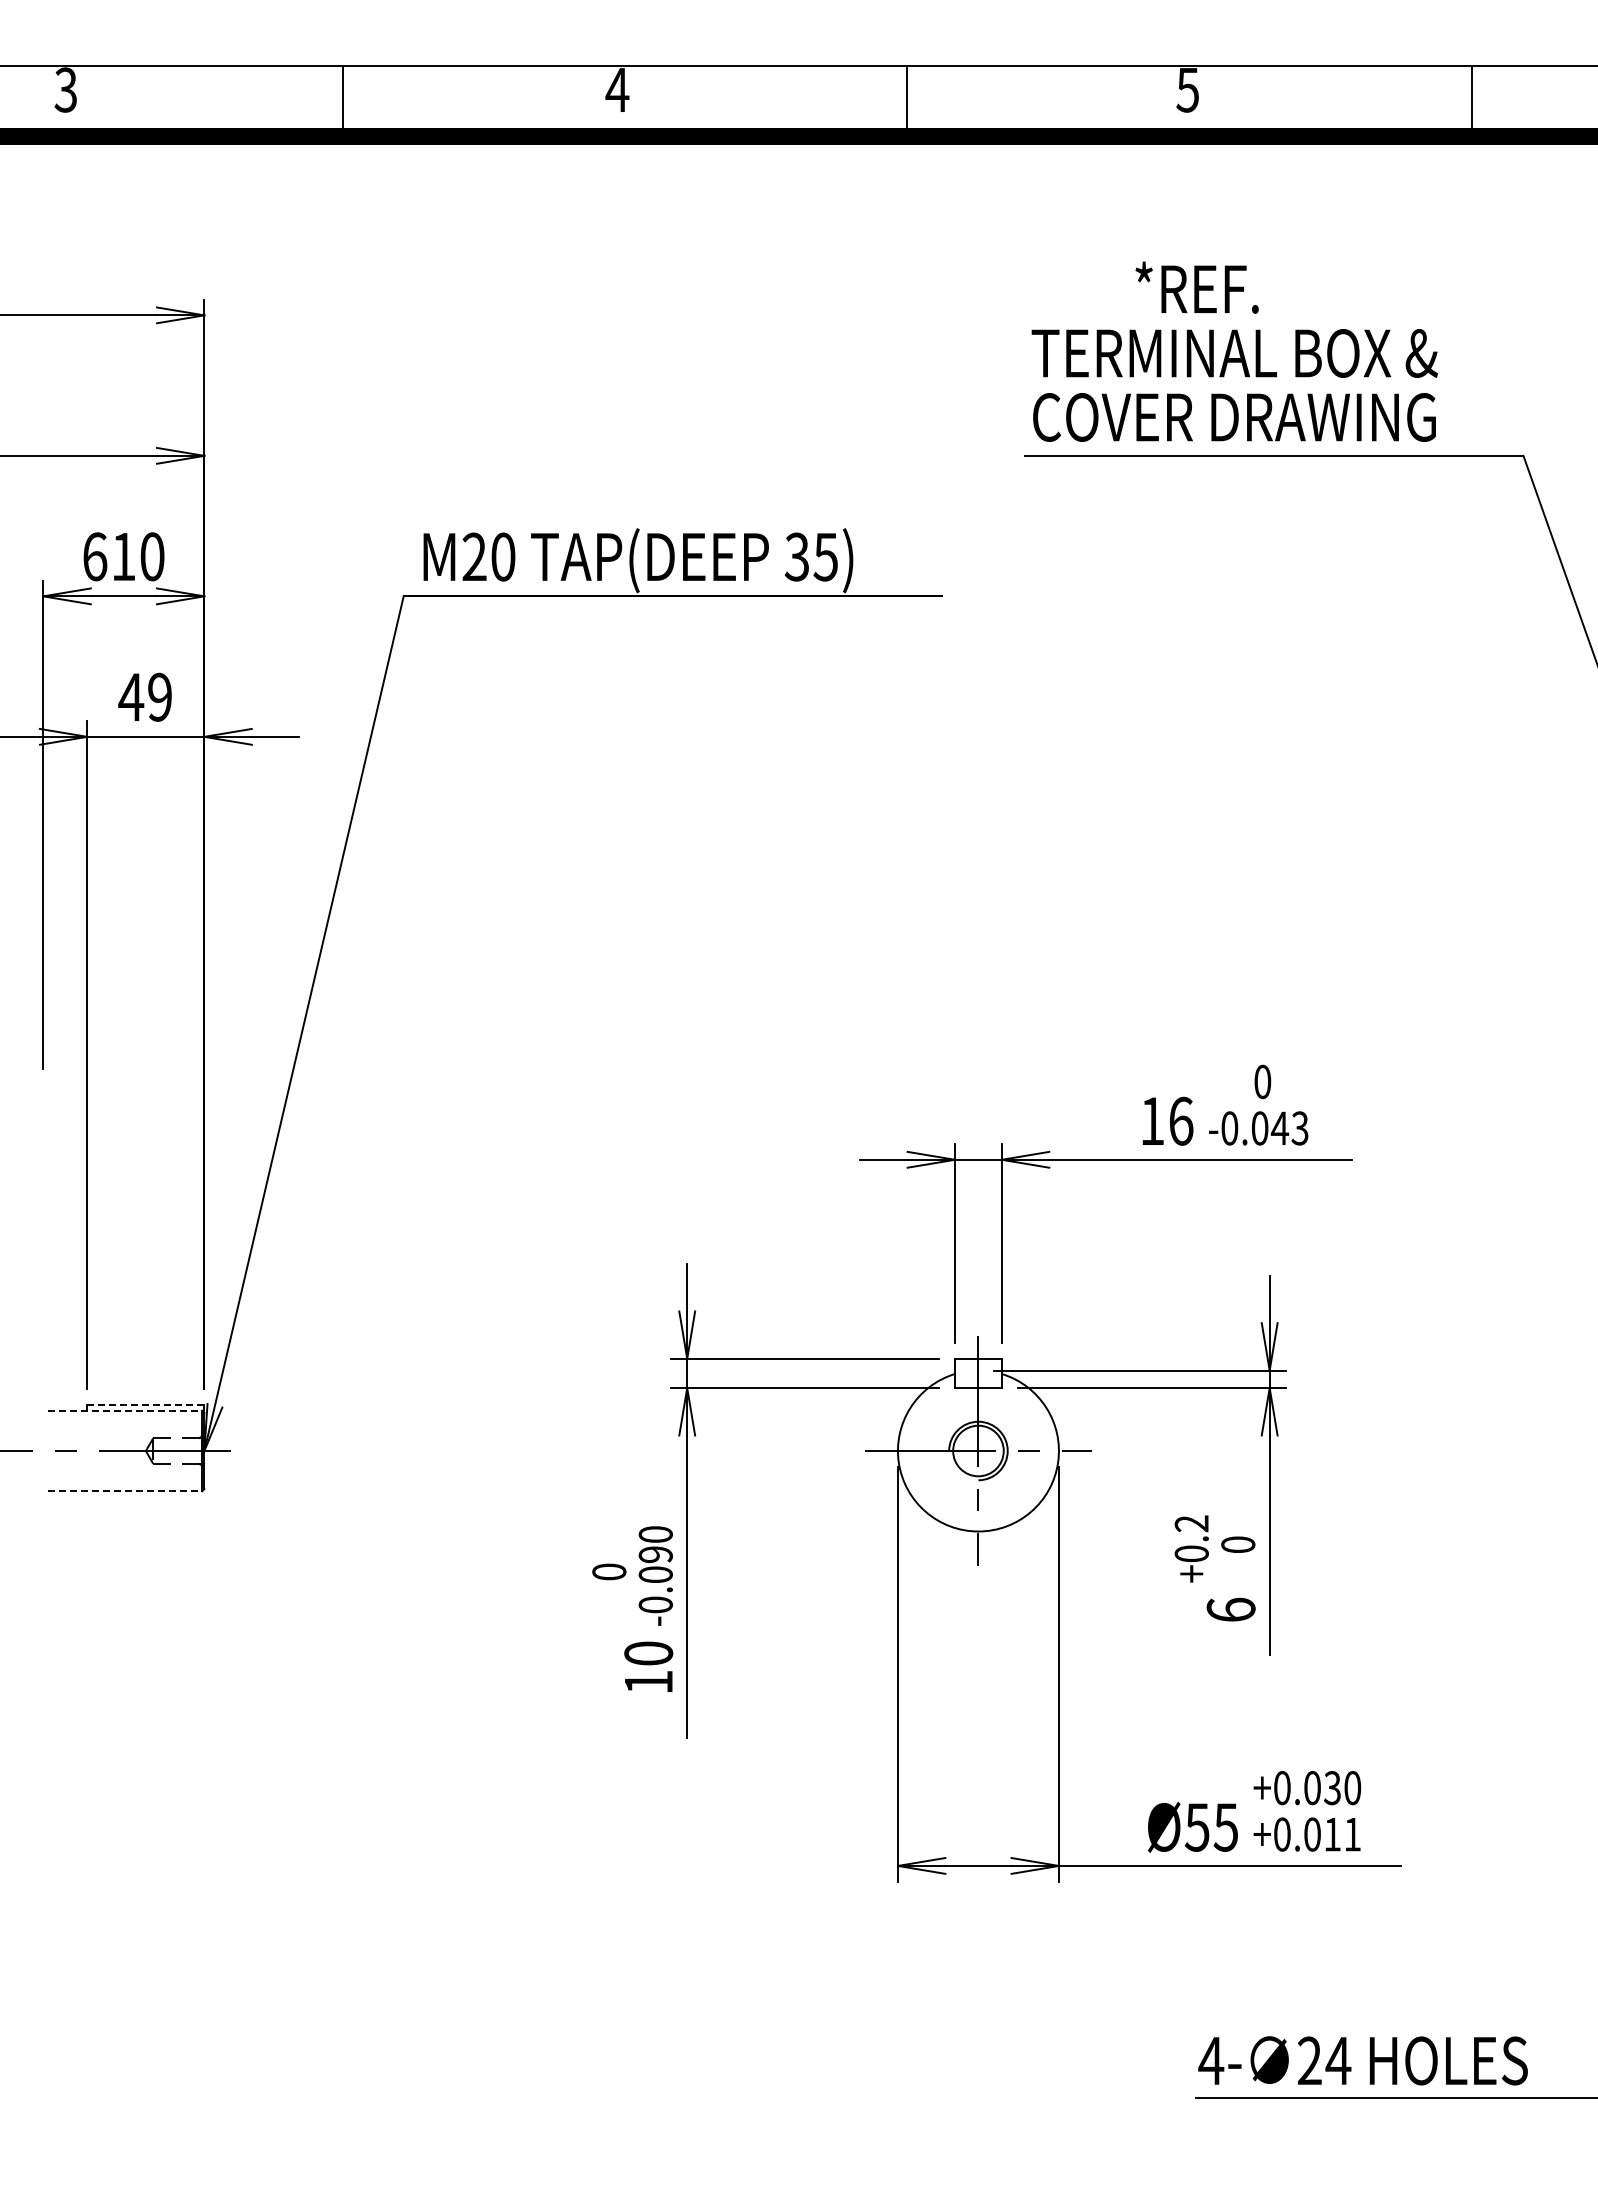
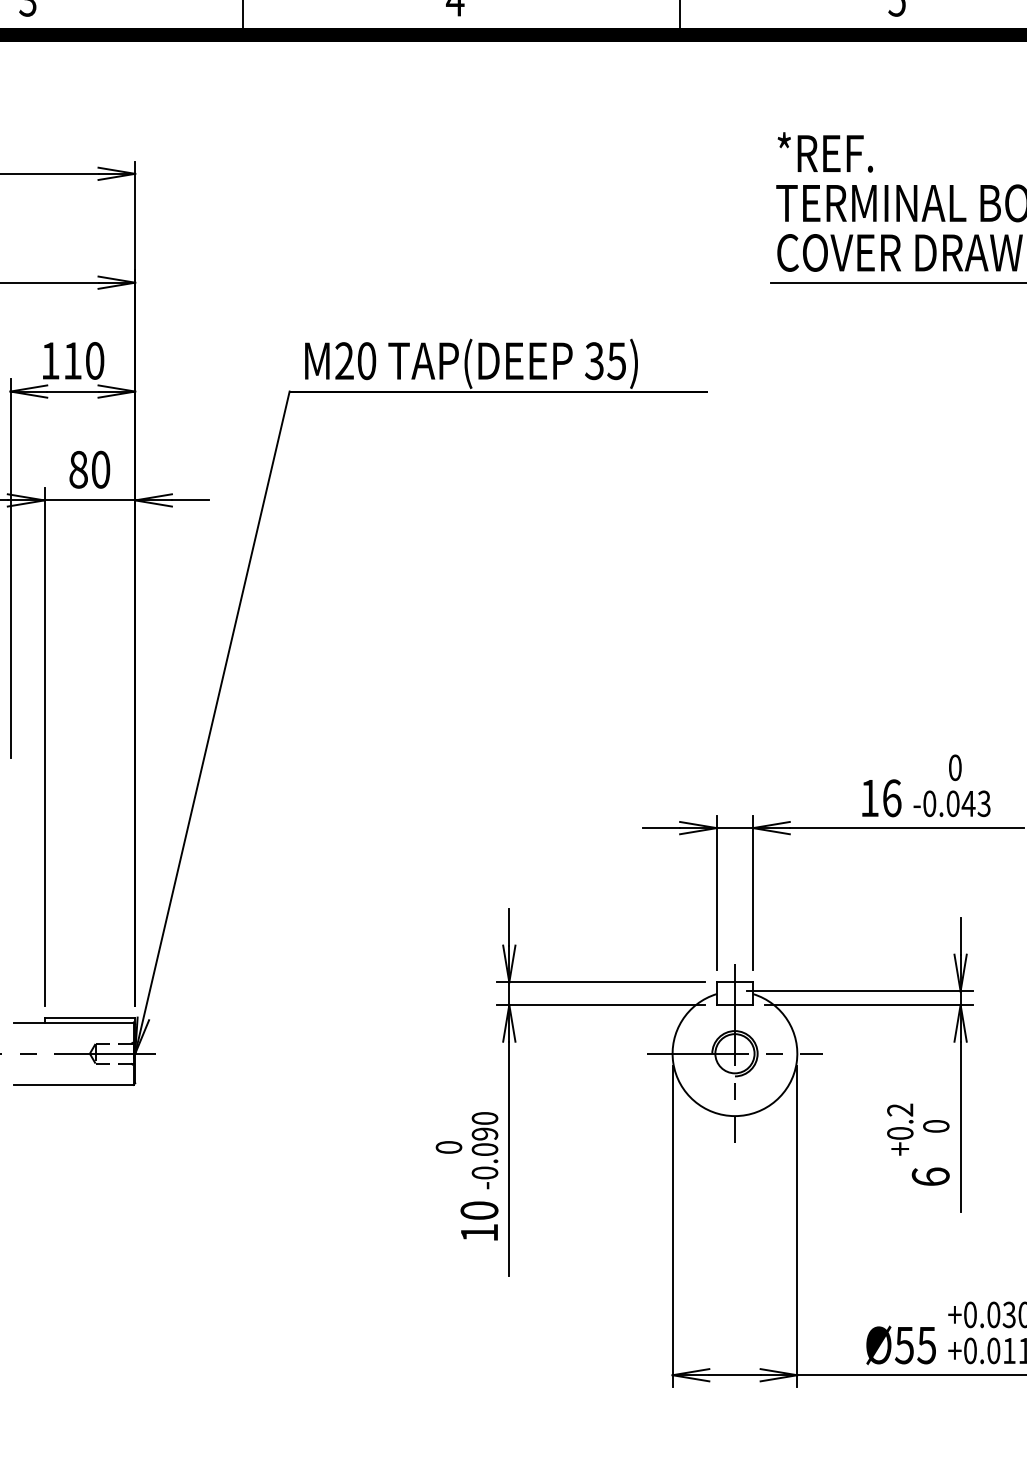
text: (1196, 287) -> (824, 152), moved
text: (95, 556) -> (50, 360), 610 -> 110
text: (144, 696) -> (88, 469), 49 -> 80
line: (145, 1404) -> (89, 1017), dashed -> solid
line: (125, 1410) -> (74, 1022), dashed -> solid
line: (125, 1491) -> (74, 1085), dashed -> solid

